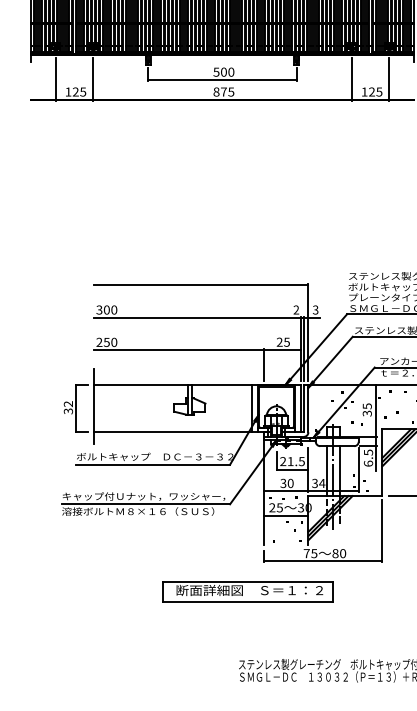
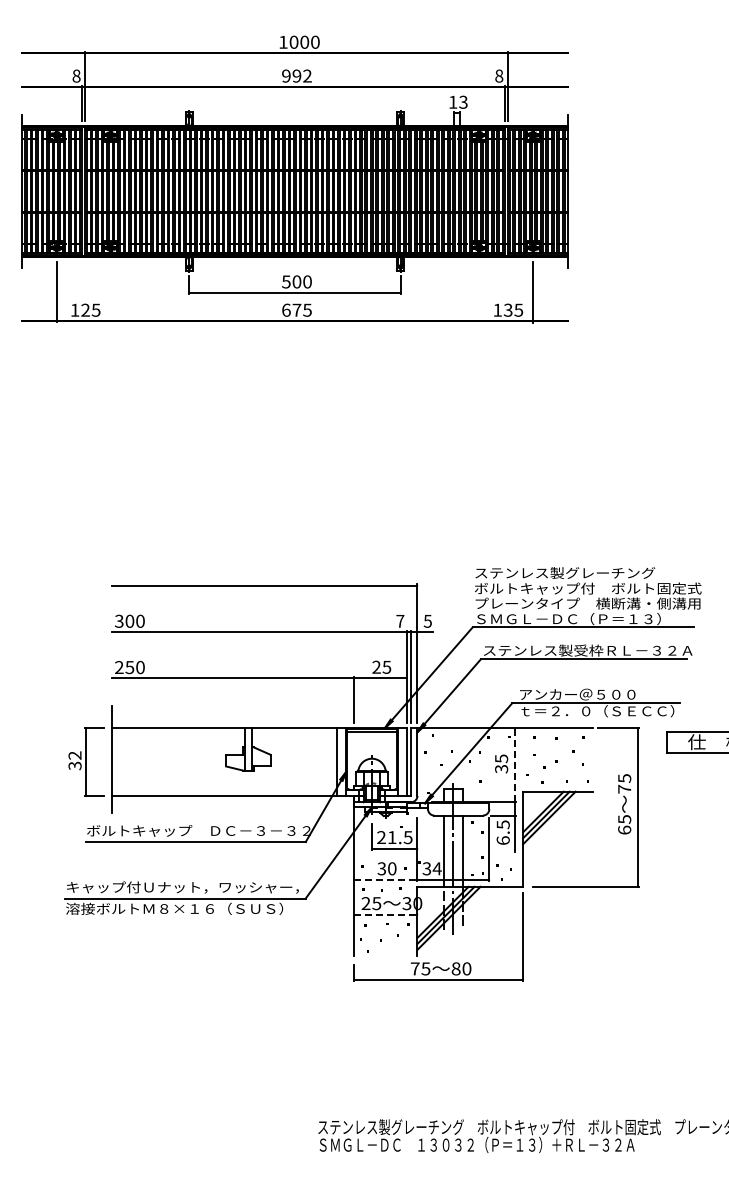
line: (92, 79) -> (109, 292), removed
line: (351, 79) -> (479, 292), removed
text: (216, 91) -> (286, 309), 875 -> 675
text: (371, 92) -> (507, 310), 125 -> 135
text: (296, 309) -> (400, 620), 2 -> 7
text: (315, 309) -> (427, 620), 3 -> 5
line: (376, 411) -> (514, 765), solid -> dashed
line: (285, 491) -> (385, 880), solid -> dashed
line: (285, 515) -> (385, 914), solid -> dashed
part: (248, 591) -> (331, 1023), removed

